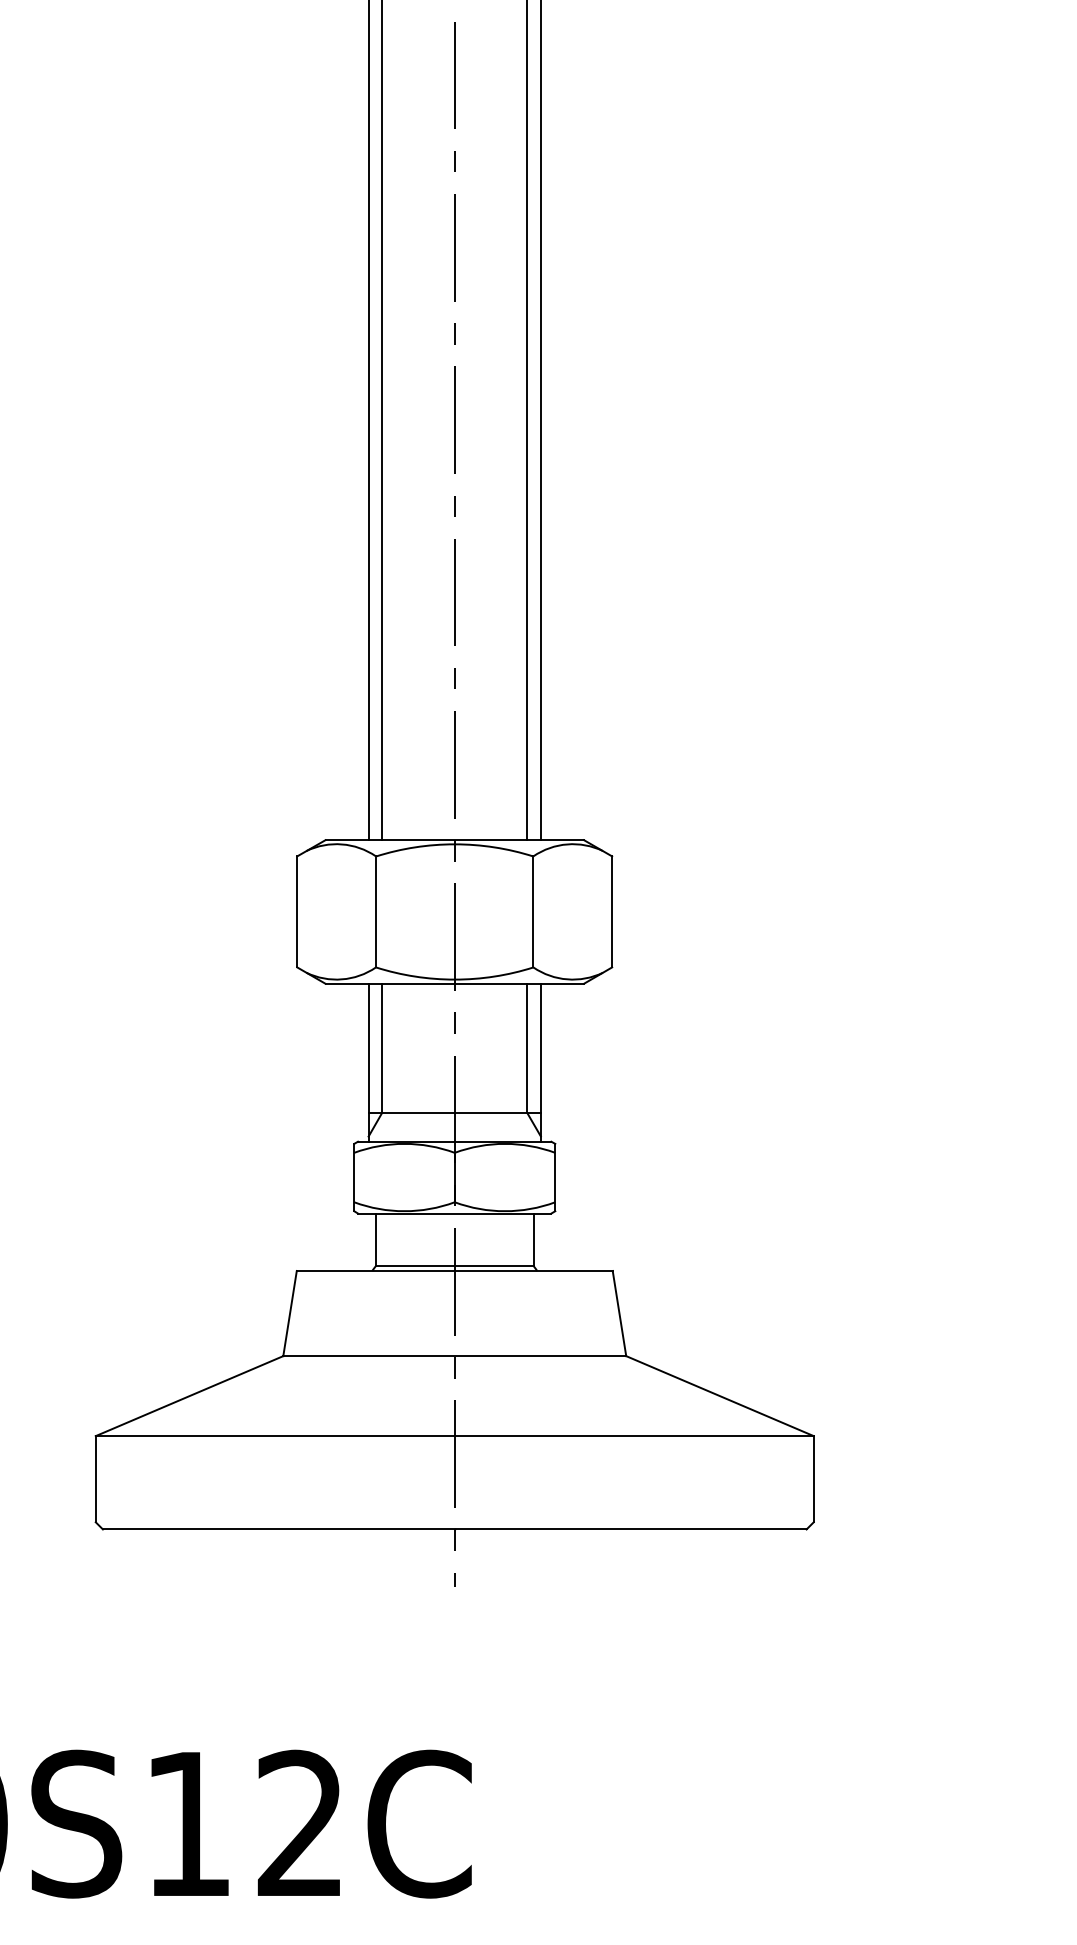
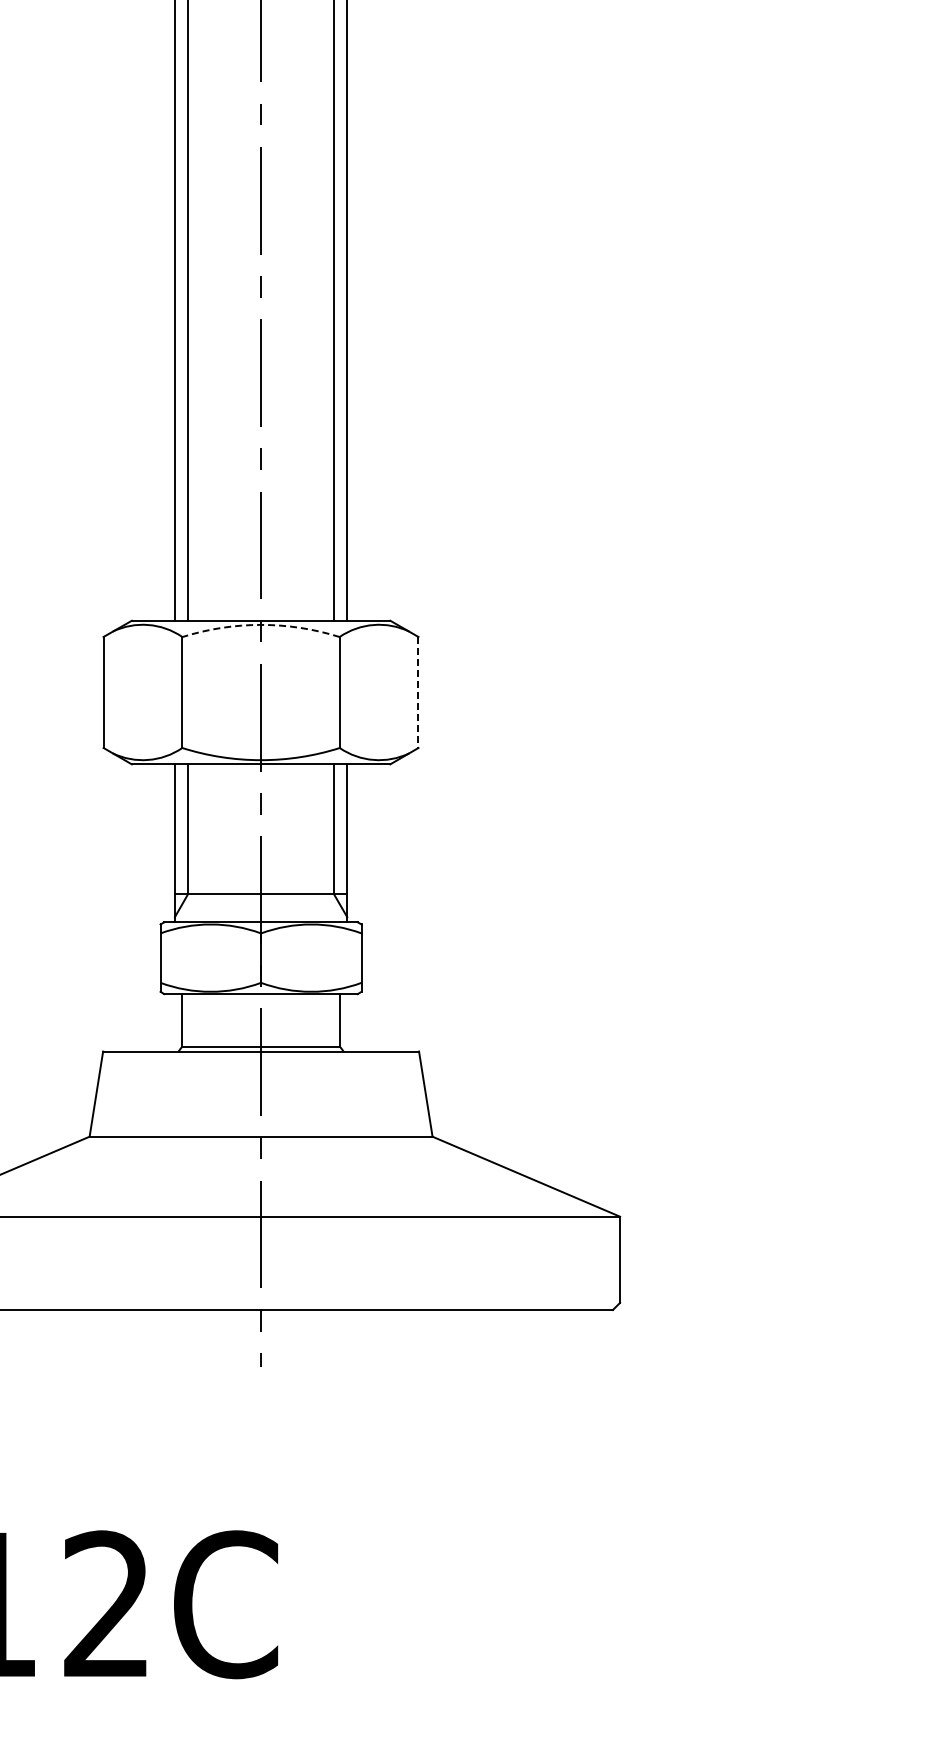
arc: (454, 844) -> (260, 625), solid -> dashed
line: (612, 911) -> (418, 692), solid -> dashed

